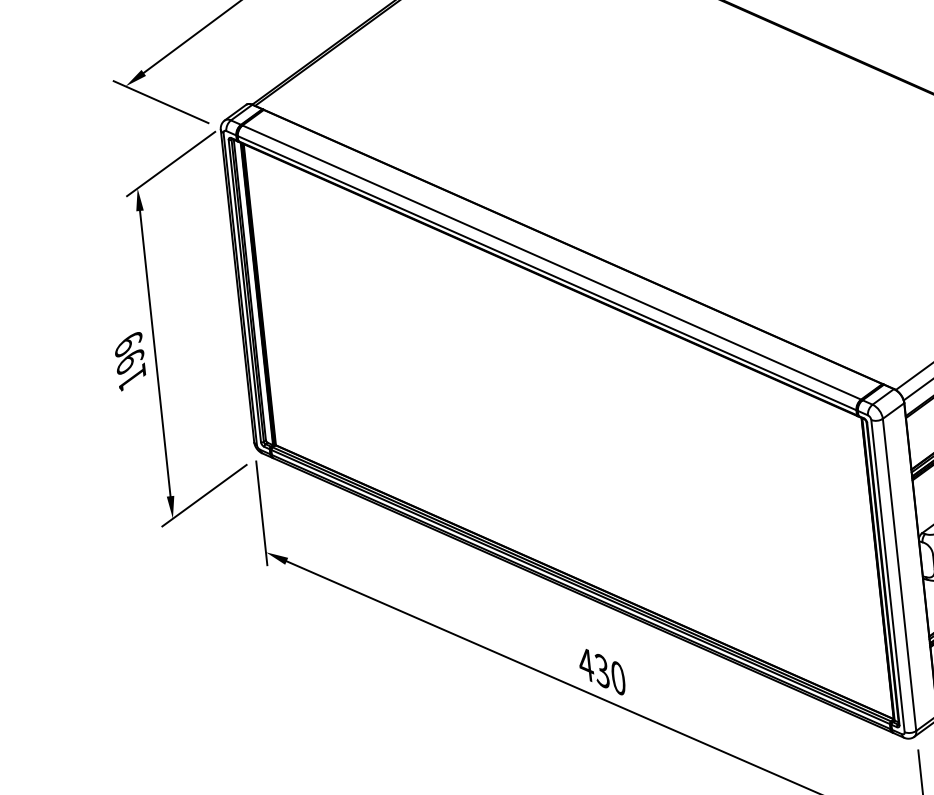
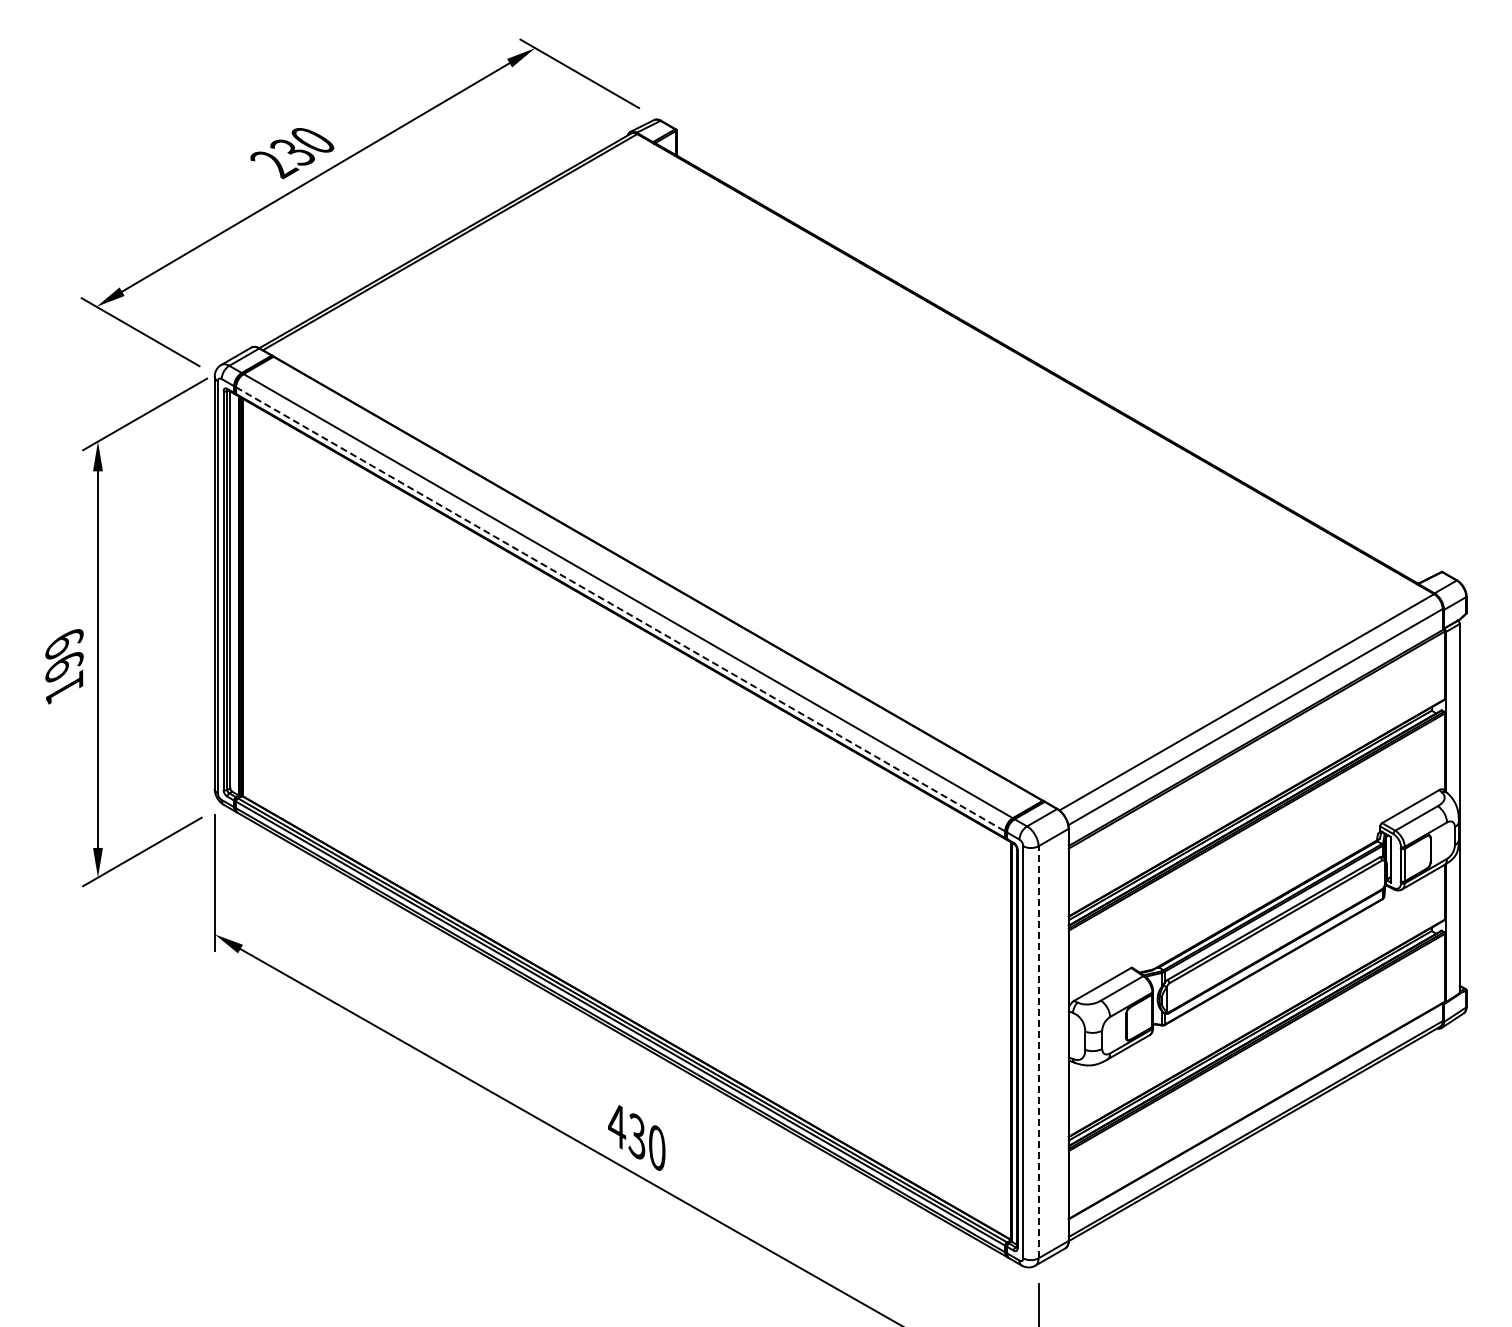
line: (547, 273) -> (621, 609), solid -> dashed
line: (899, 574) -> (1038, 1051), solid -> dashed

